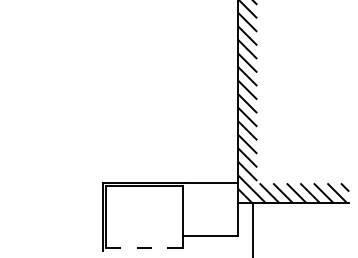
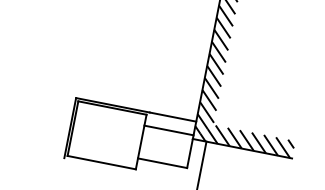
line: (209, 198) -> (168, 130), added
line: (144, 247) -> (102, 162), dashed -> solid

